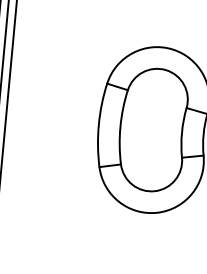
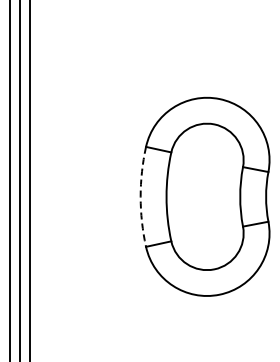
arc: (98, 124) -> (140, 196), solid -> dashed

